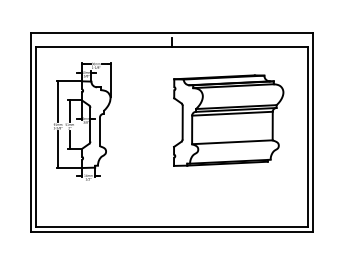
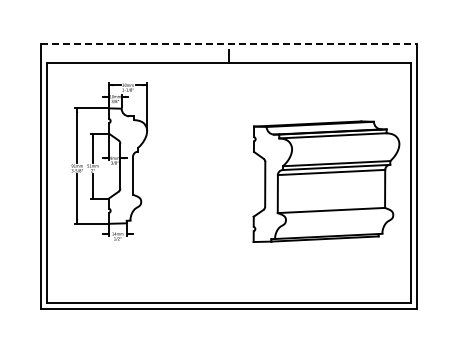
line: (172, 32) -> (229, 43), solid -> dashed
part: (228, 120) -> (326, 181), moved

